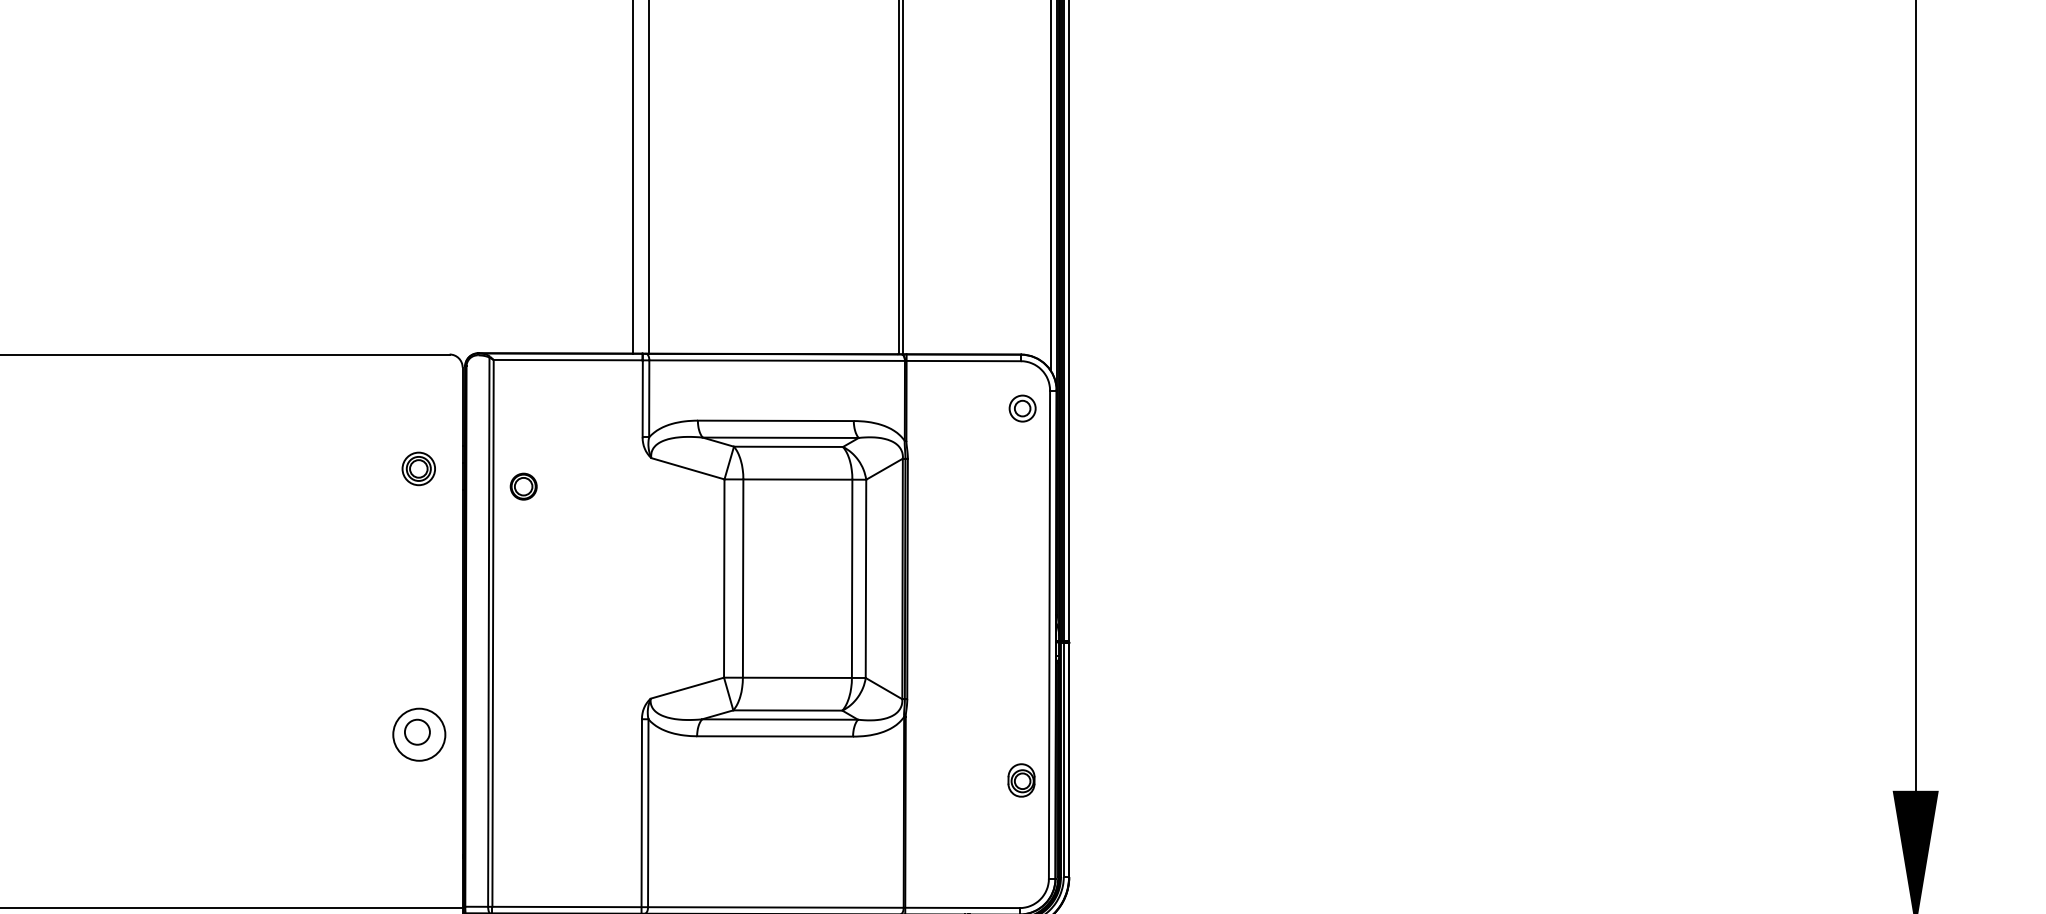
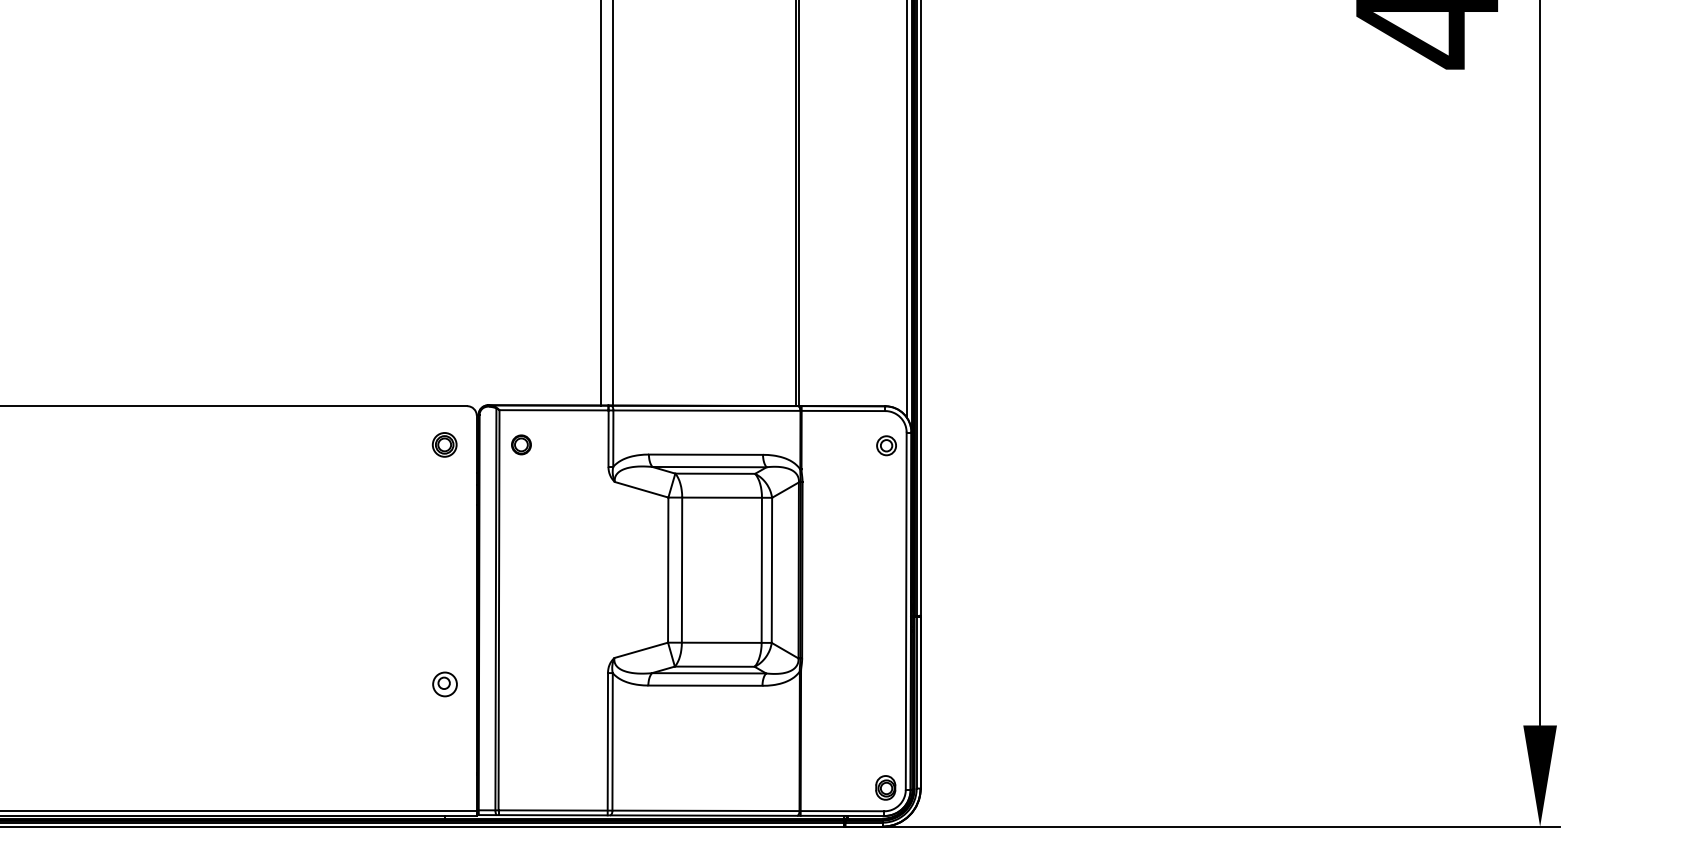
part: (418, 468) -> (444, 444), moved
part: (523, 486) -> (521, 444), moved
part: (418, 734) -> (444, 684), size x0.62
part: (1021, 779) -> (885, 787), moved

